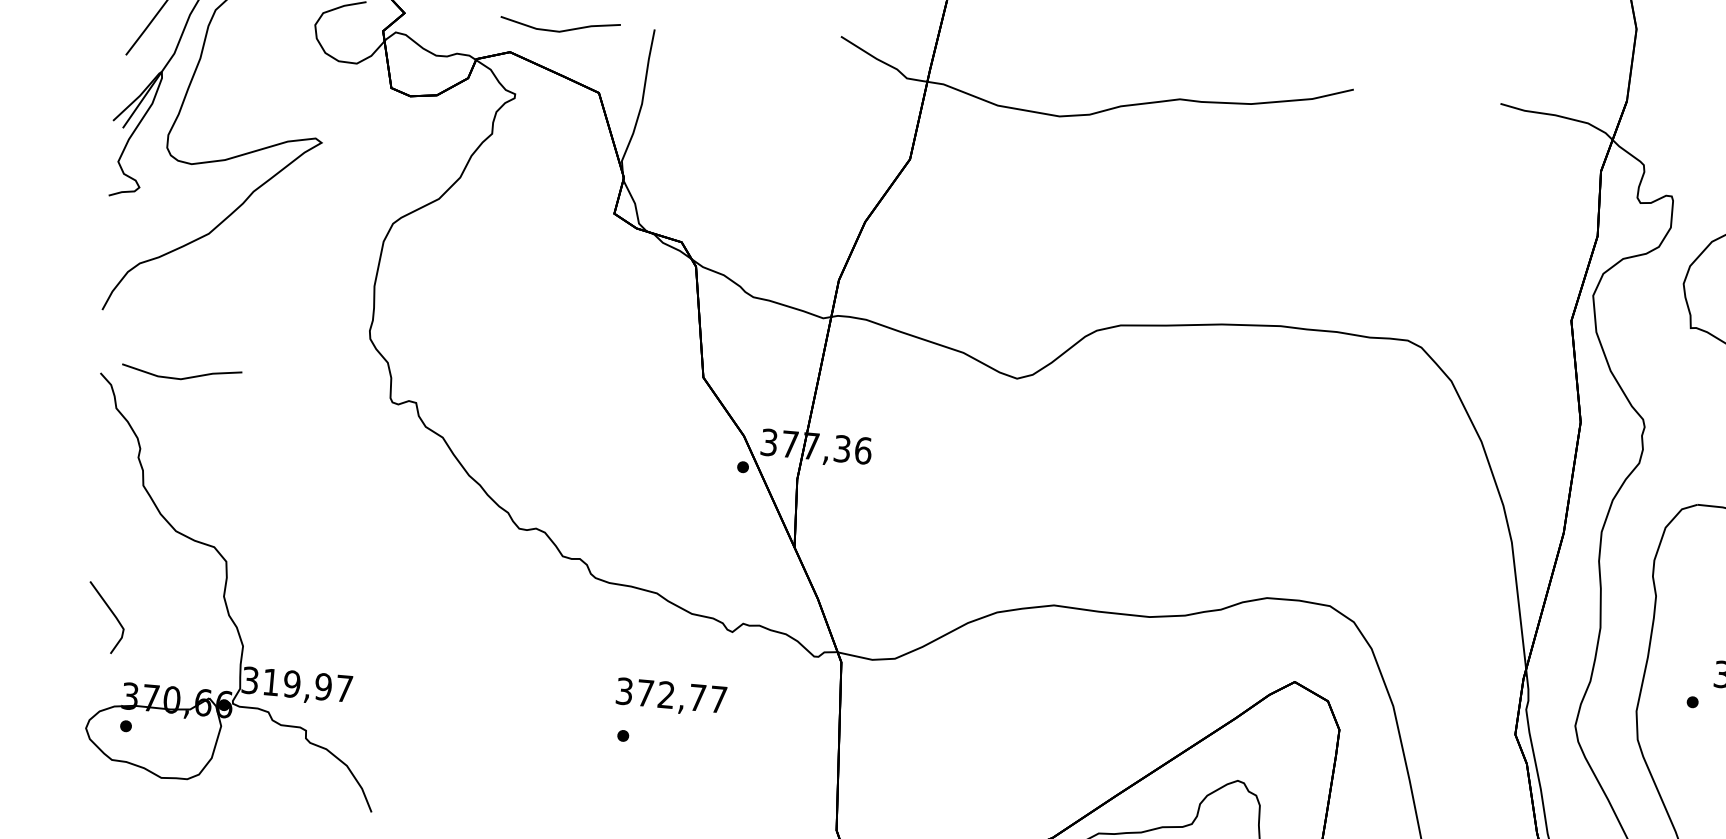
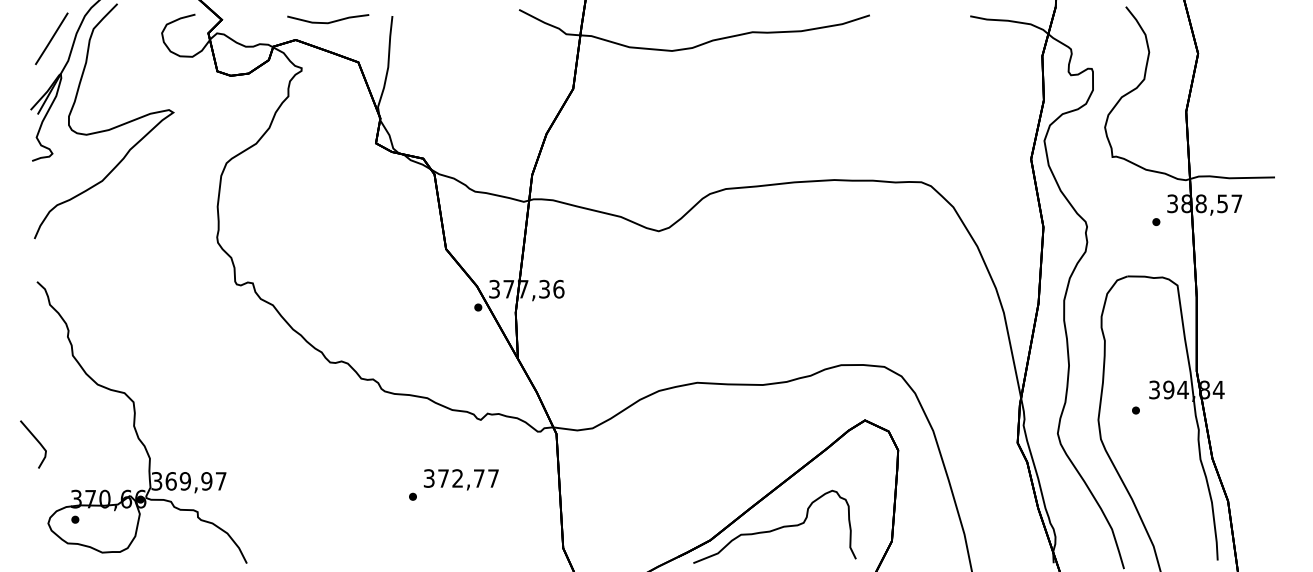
line: (183, 376) -> (93, 279), removed
line: (112, 615) -> (37, 442), moved
text: (270, 682) -> (170, 481), 319,97 -> 369,97
text: (670, 696) -> (460, 479), moved

